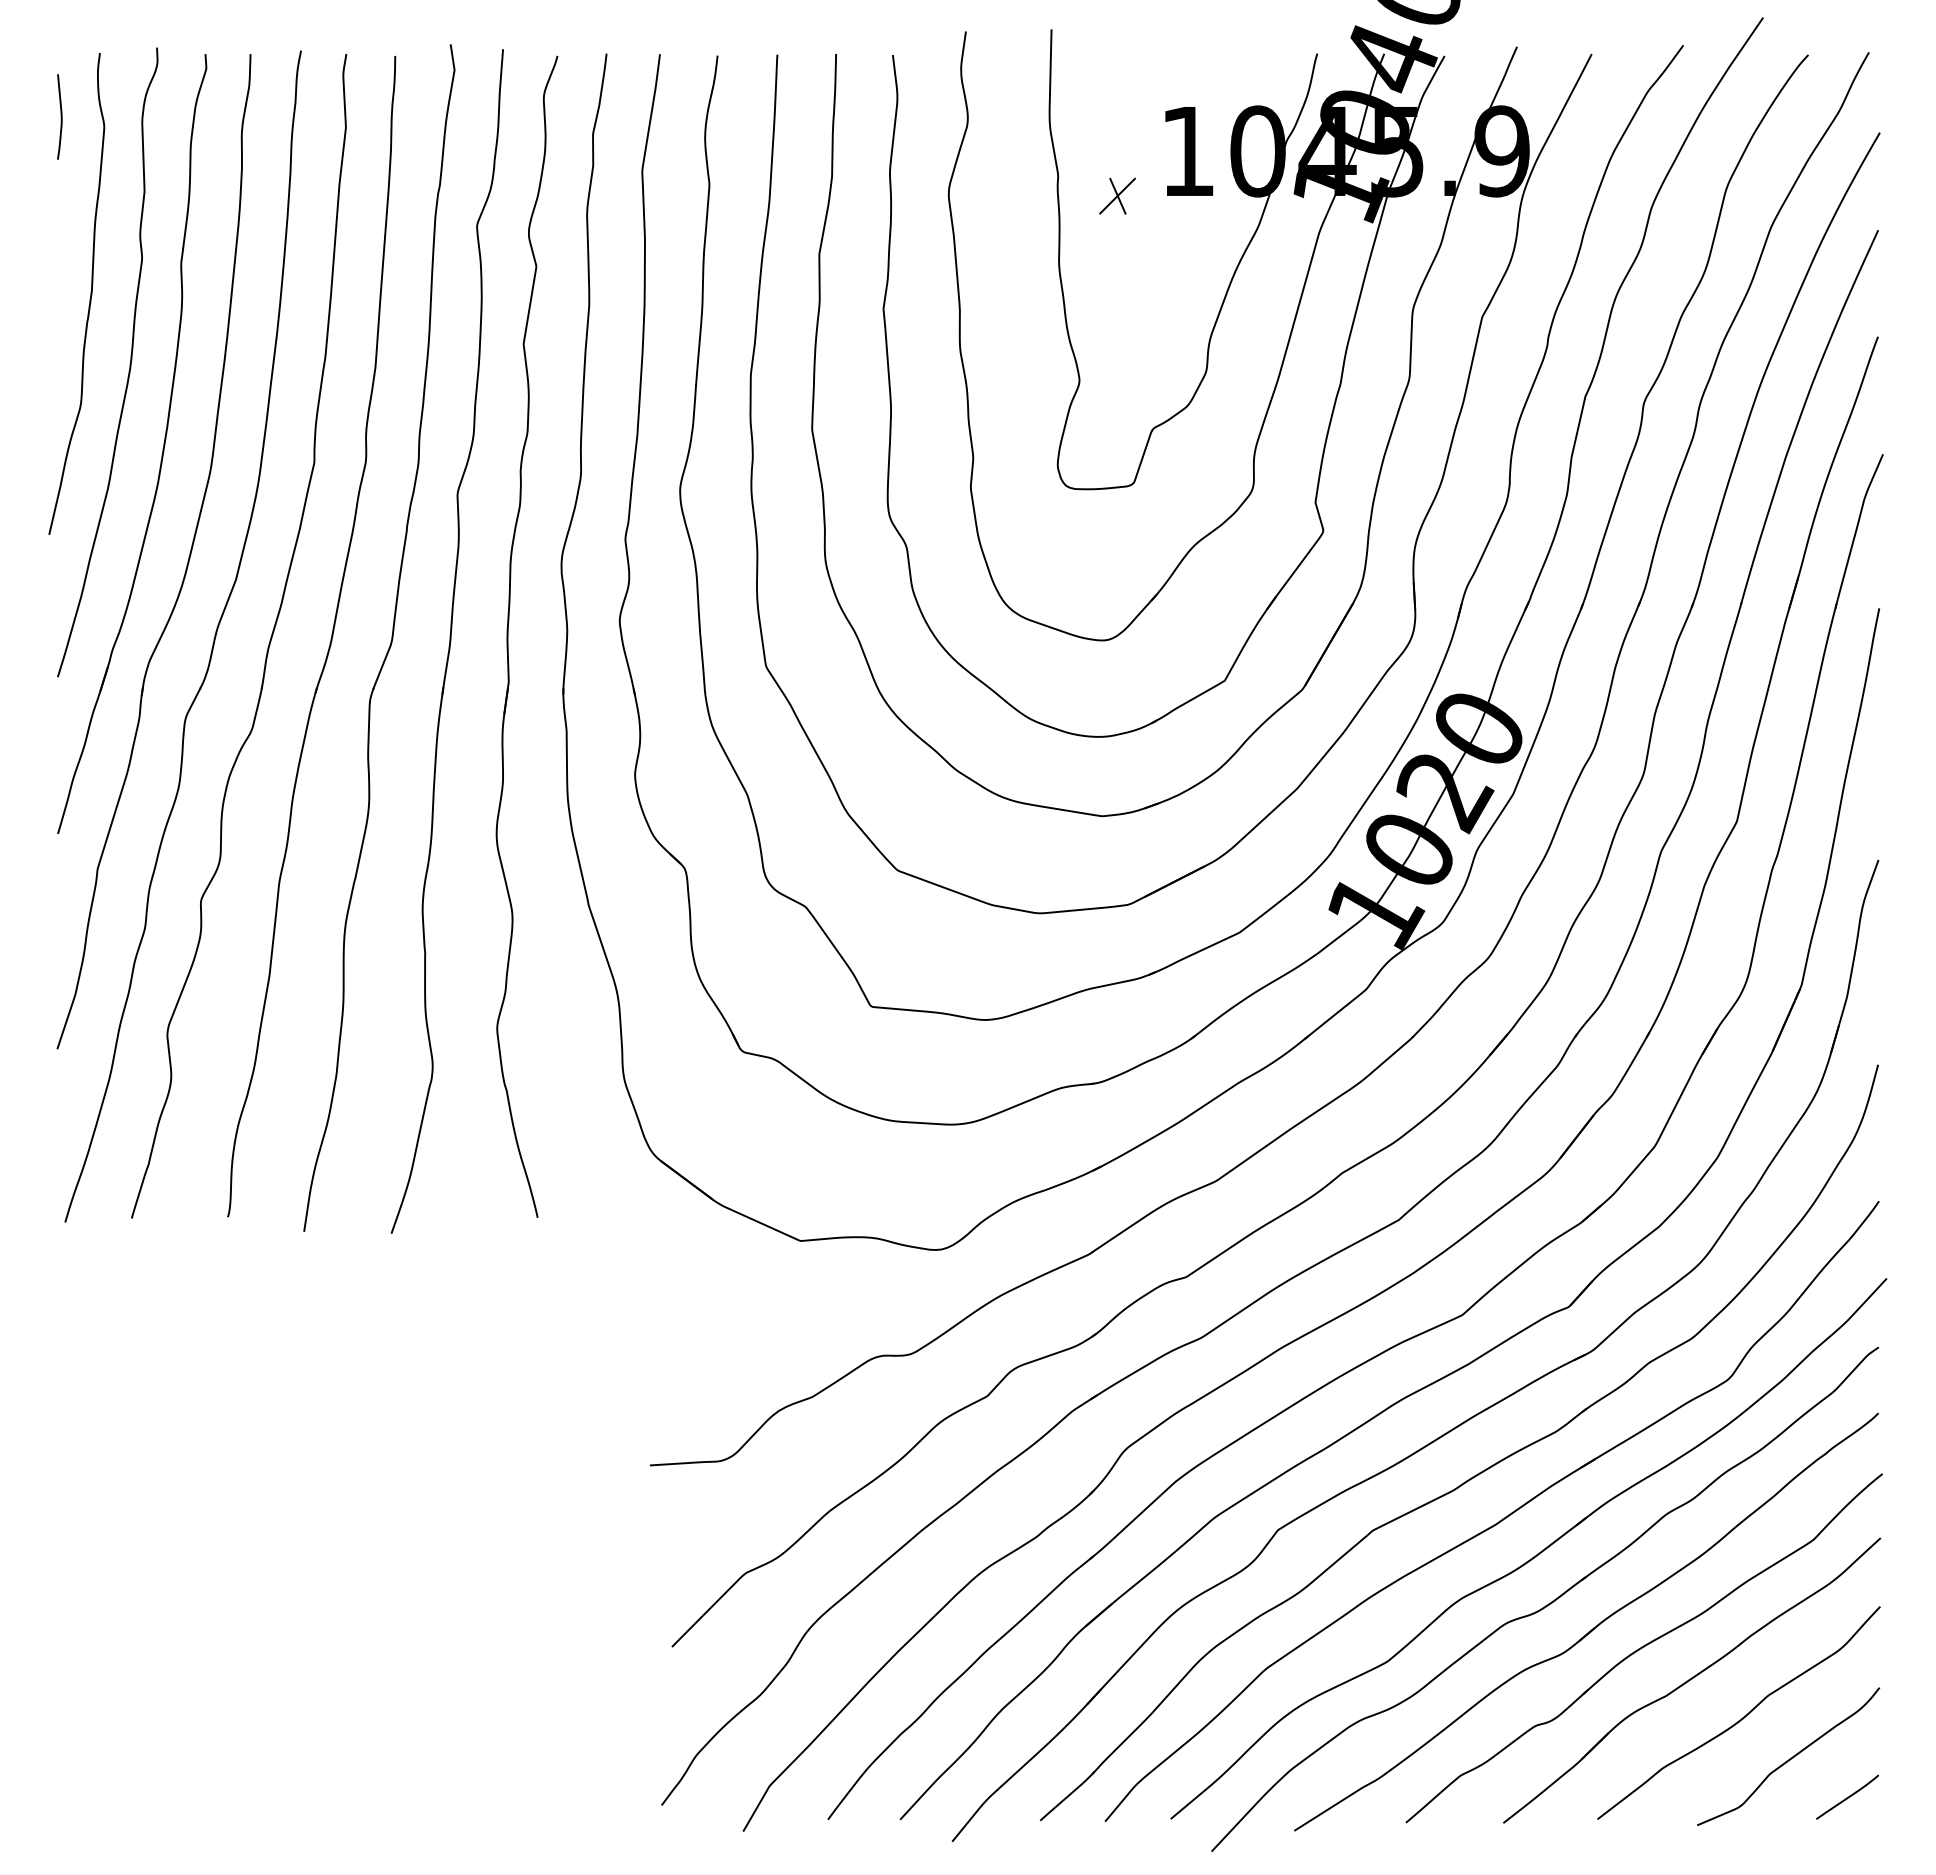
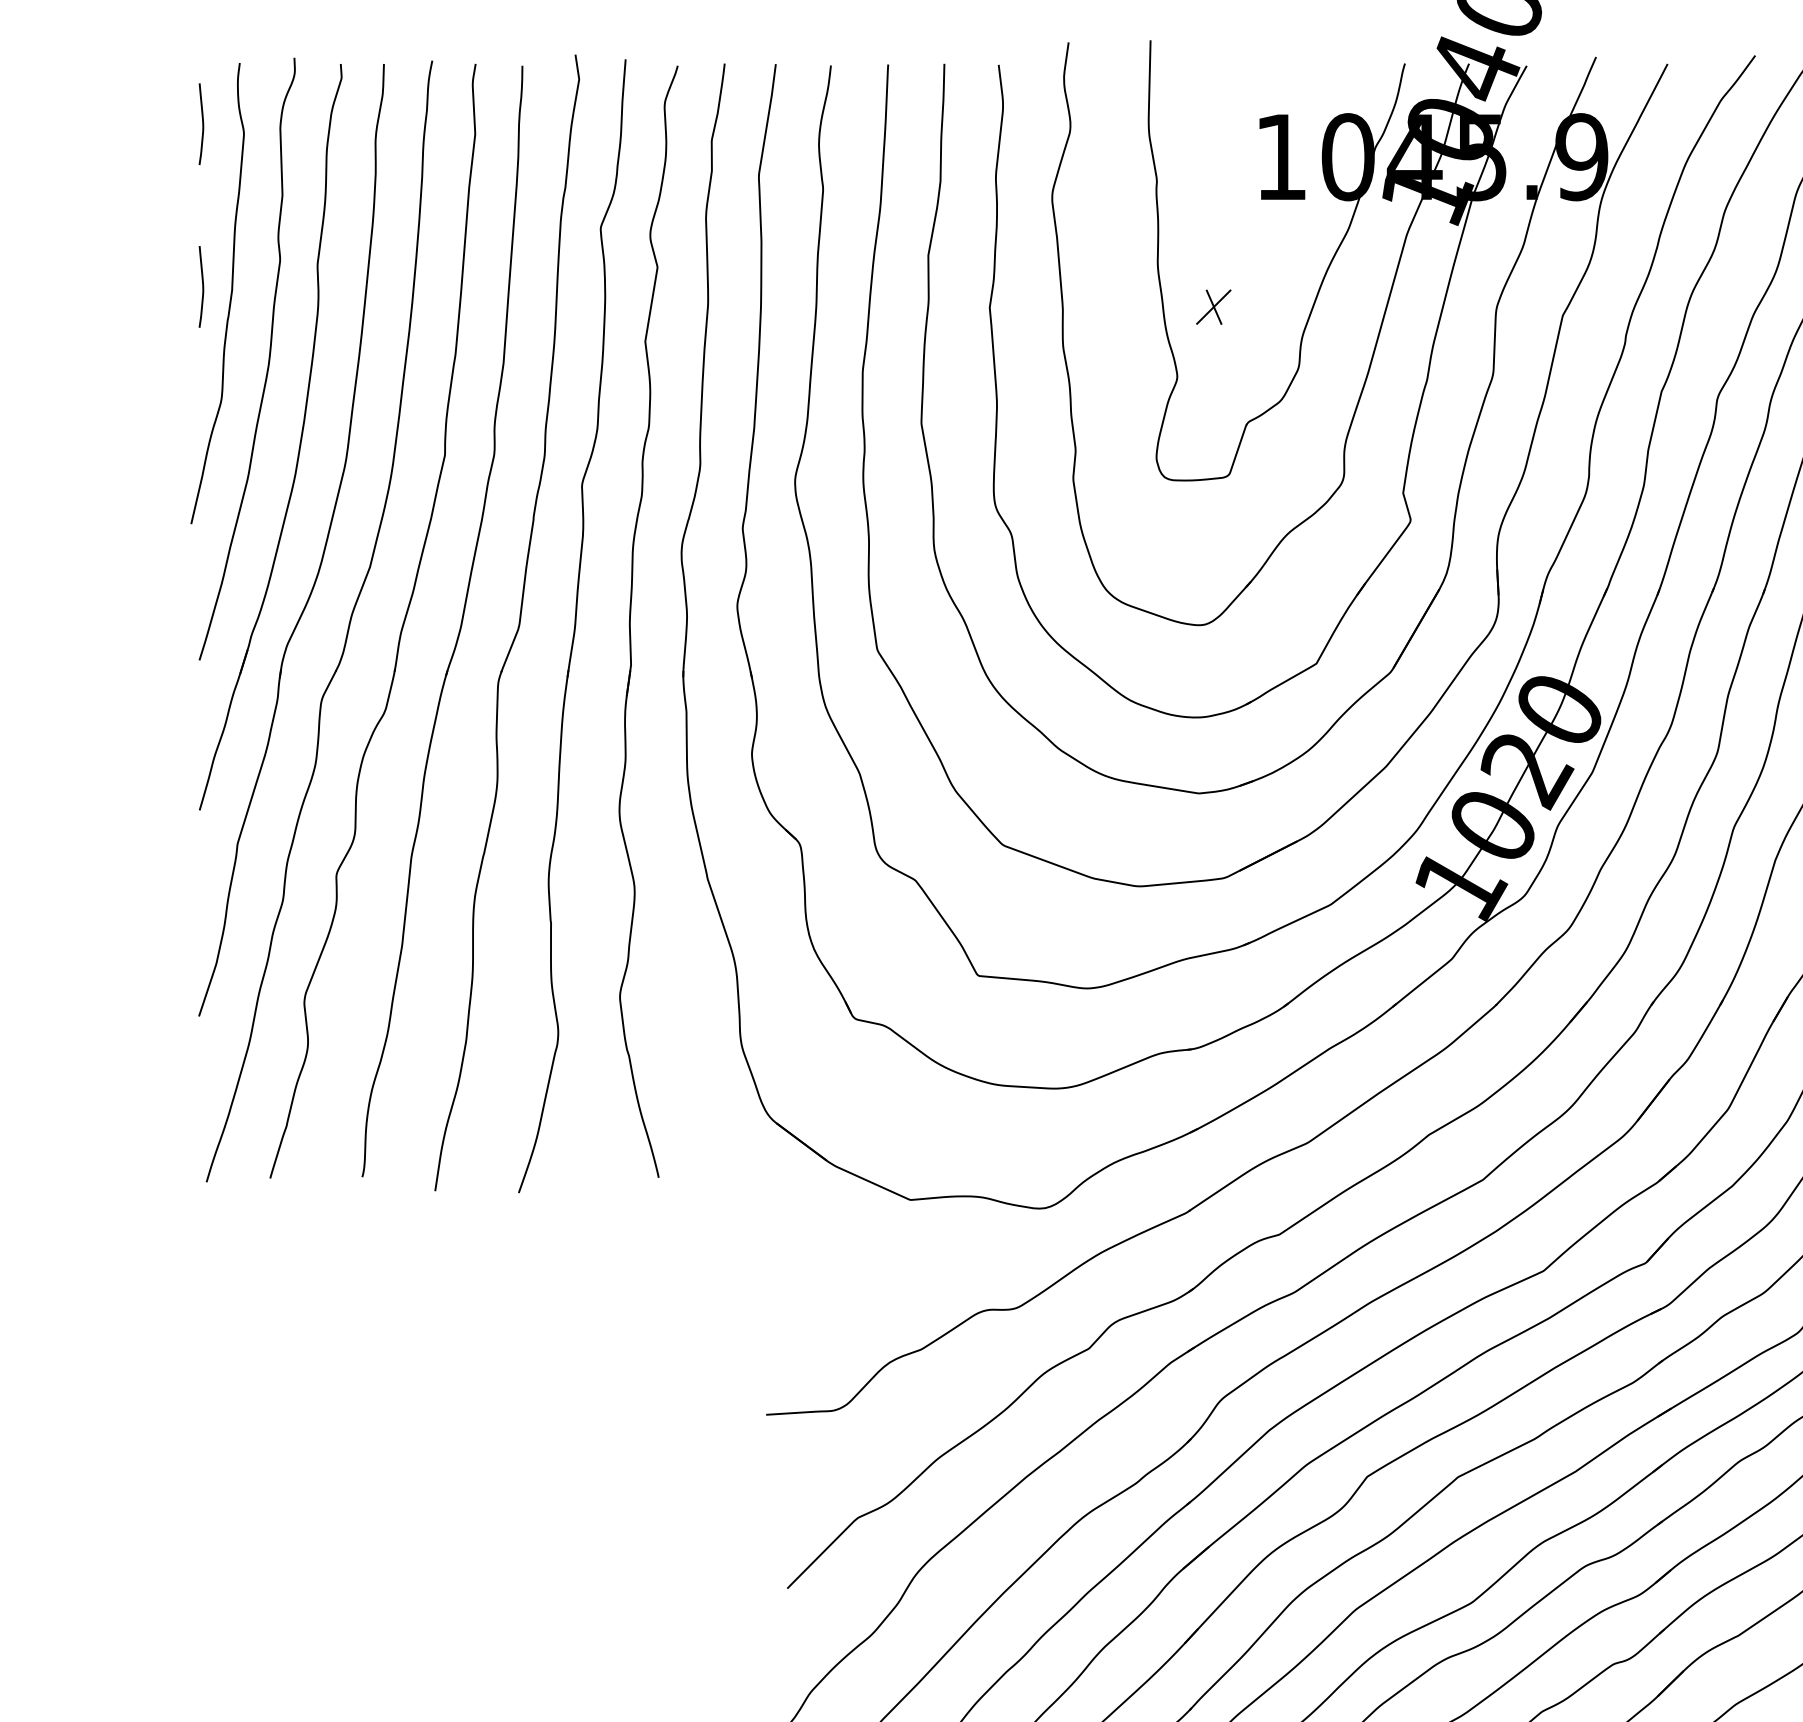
part: (1117, 195) -> (1213, 306), moved
curve: (60, 286) -> (202, 286), added

